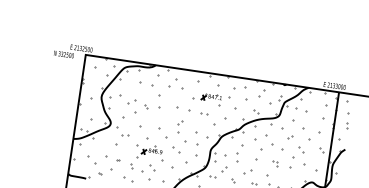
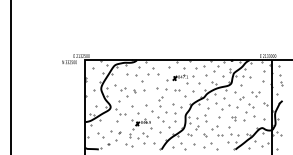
part: (310, 134) -> (255, 93), size x0.6

